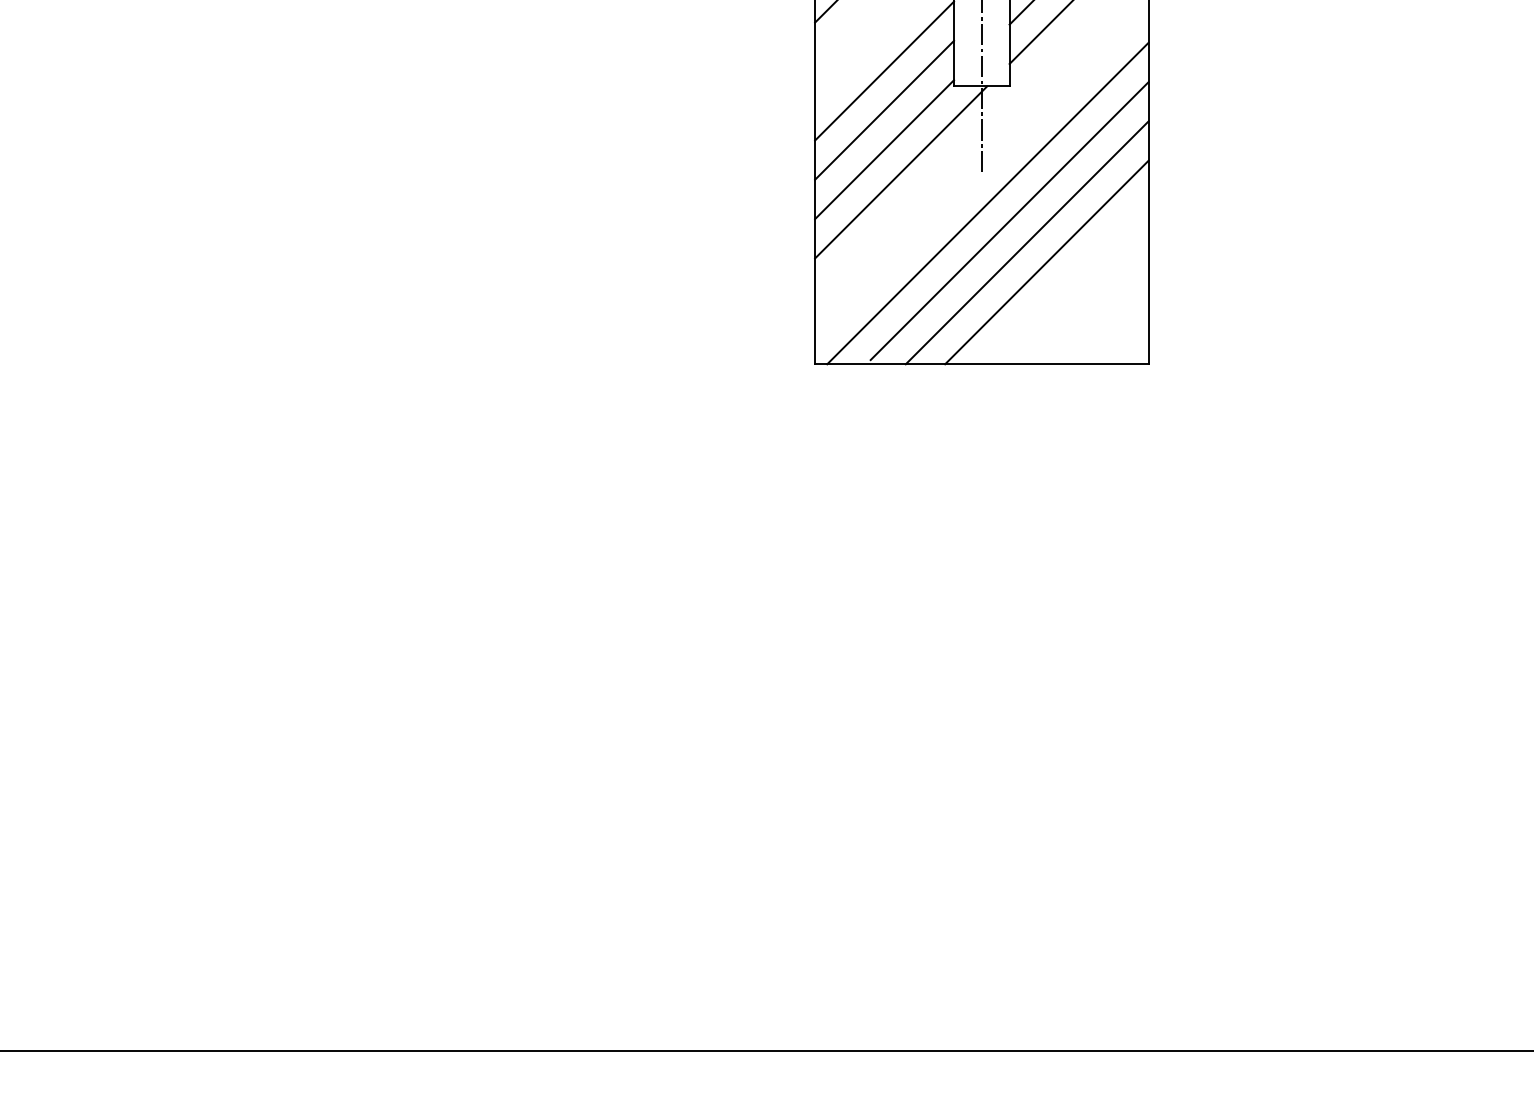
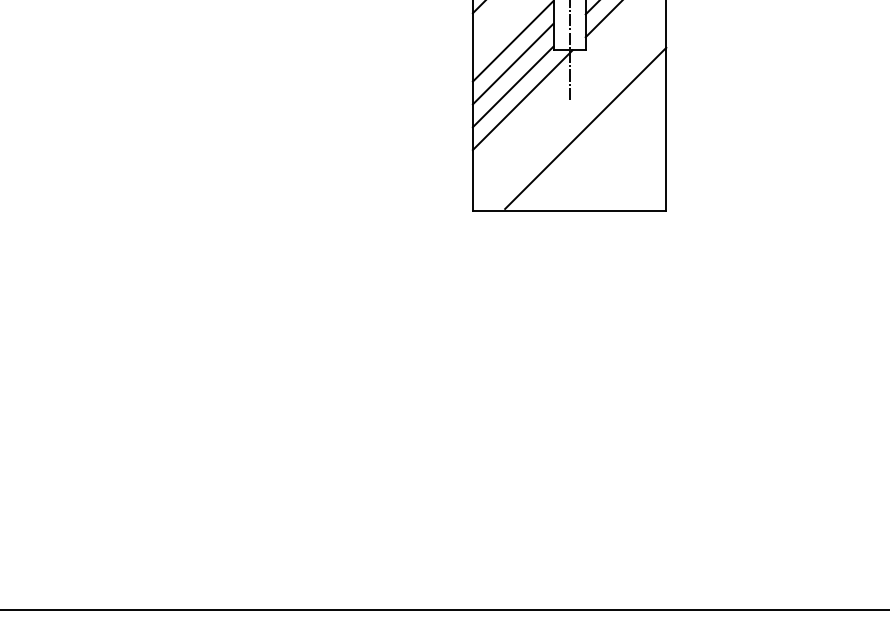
line: (986, 202) -> (572, 117), removed
line: (1026, 242) -> (595, 140), removed
line: (1047, 262) -> (607, 152), removed

